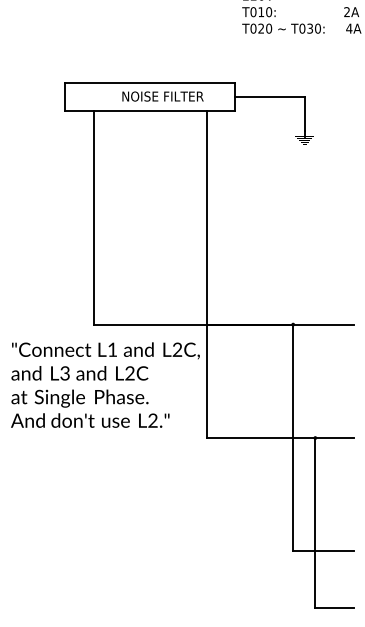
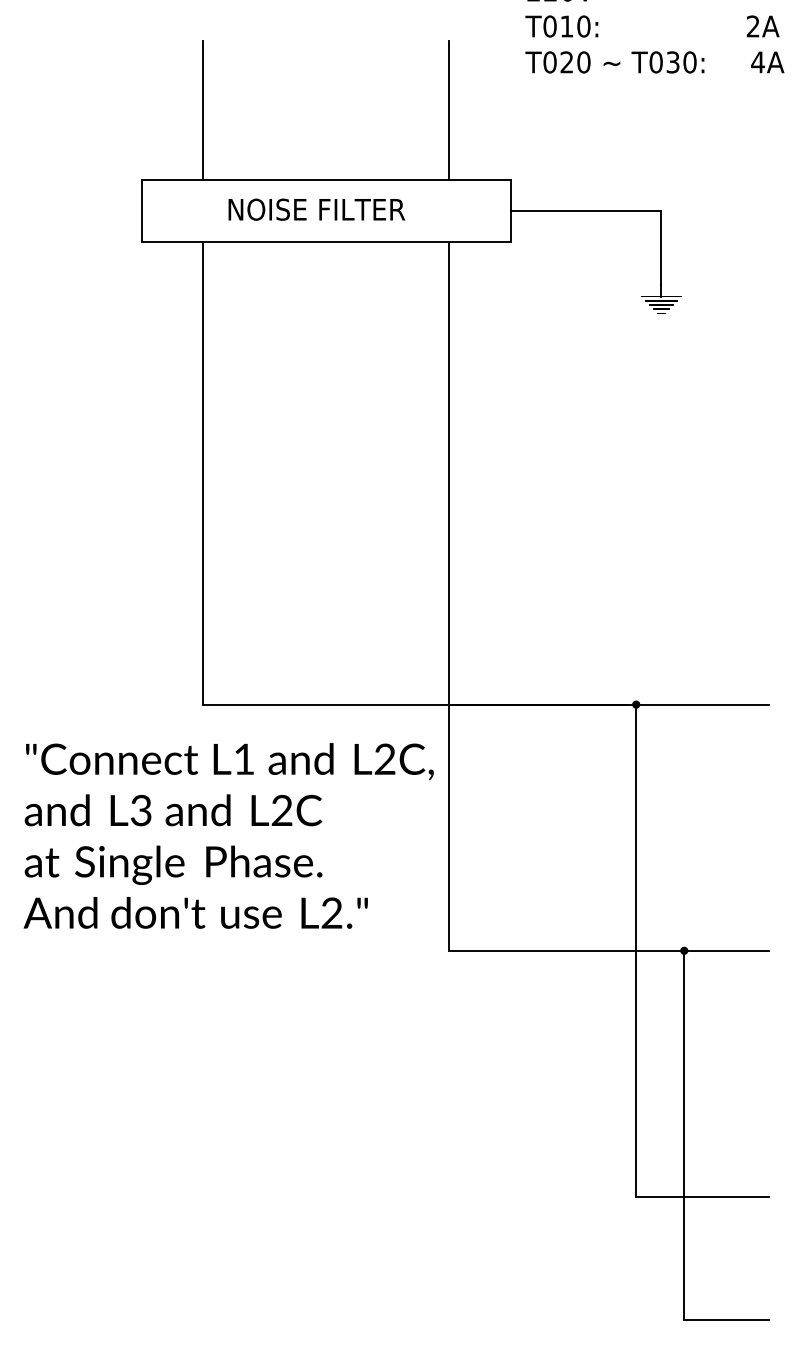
line: (93, 50) -> (202, 109), added
line: (207, 50) -> (450, 109), added
text: (162, 96) -> (315, 209), moved

